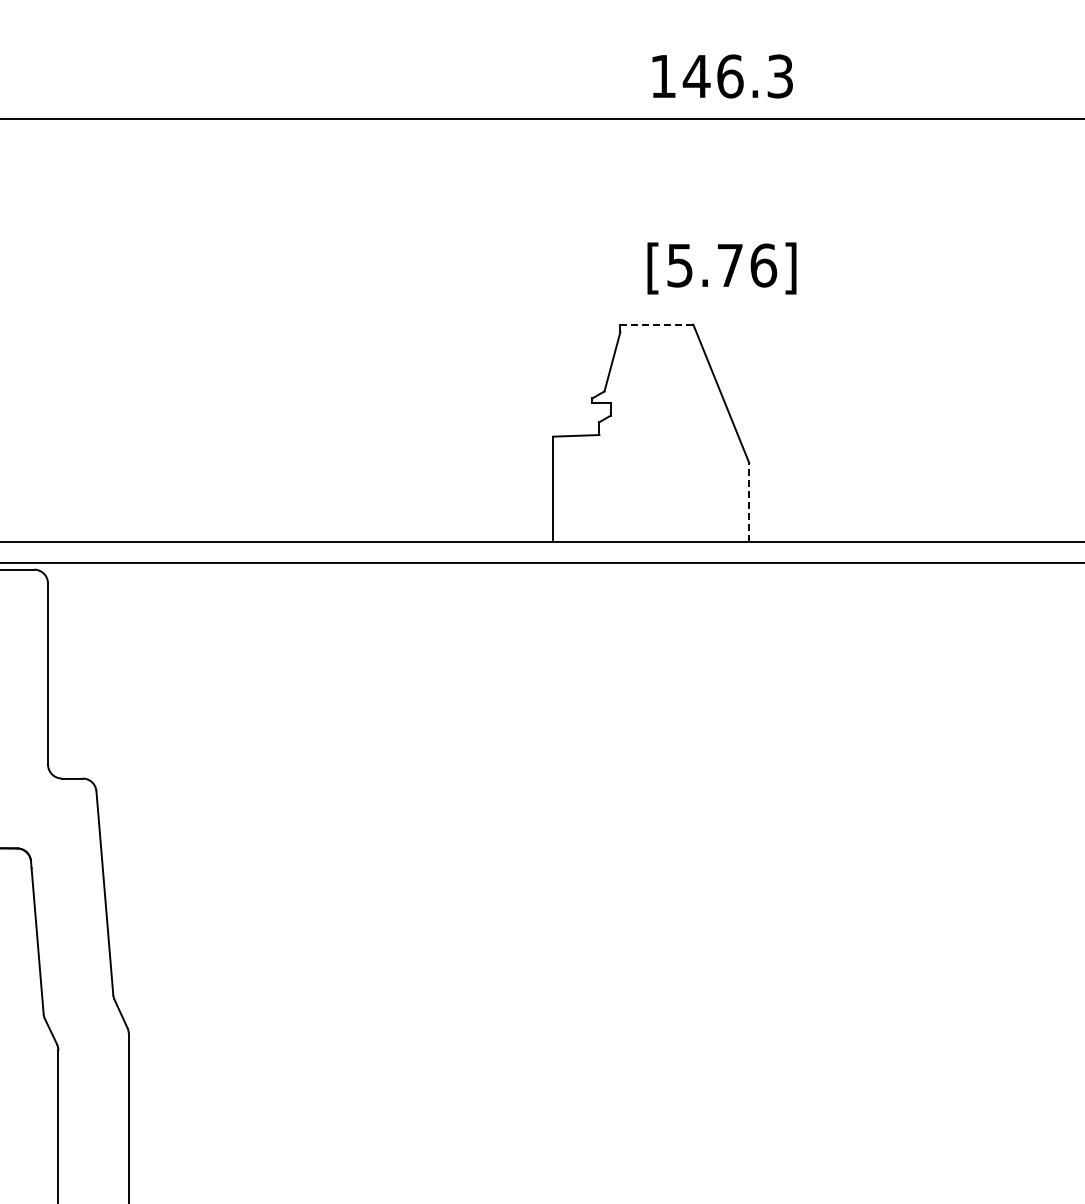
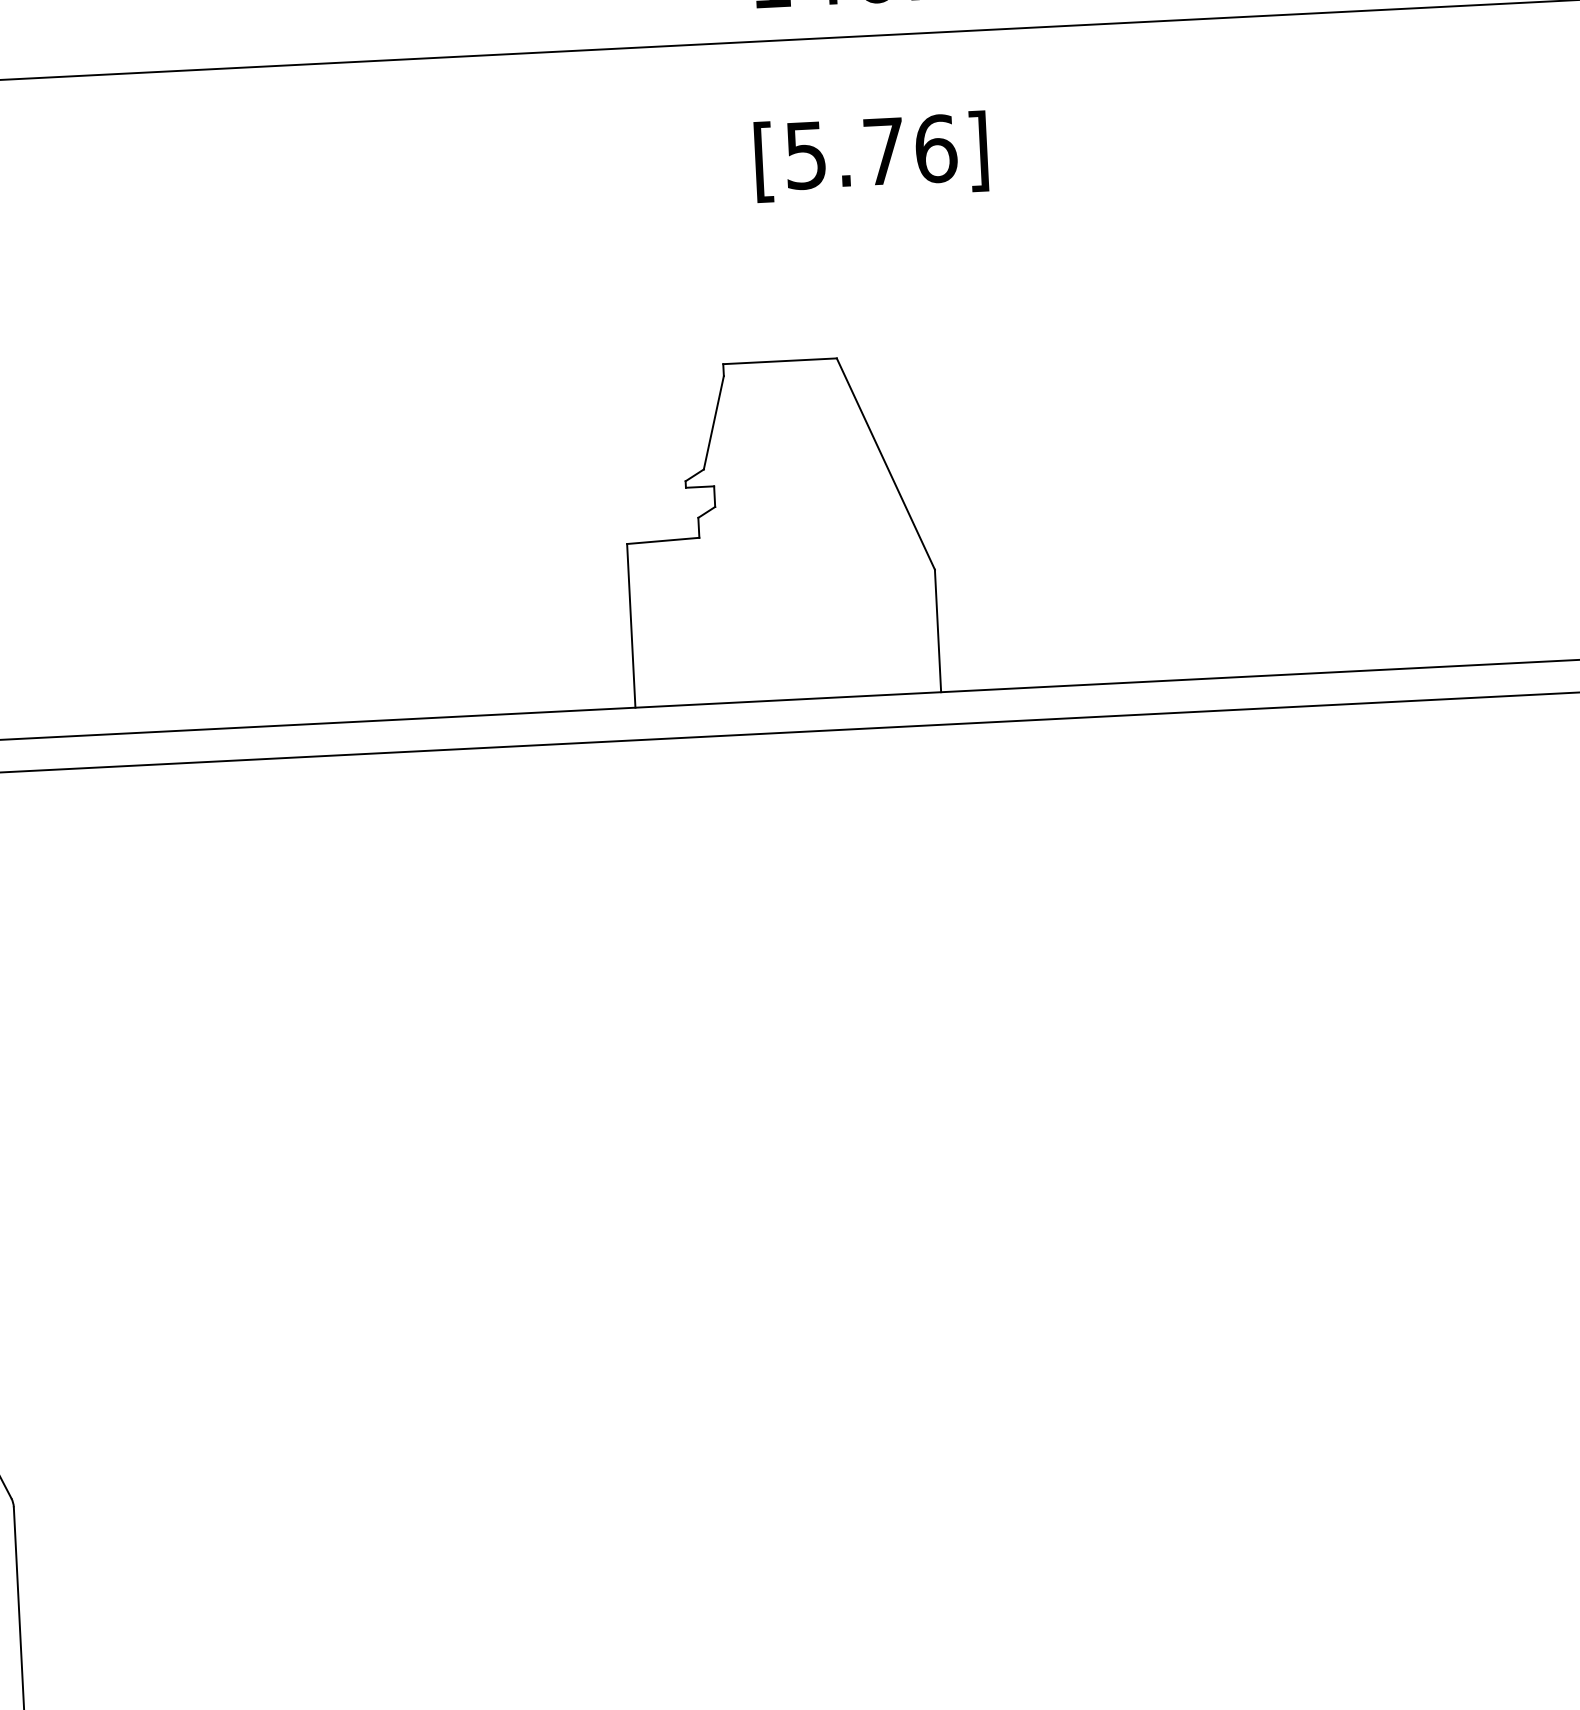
text: (721, 268) -> (870, 156), moved
line: (657, 324) -> (781, 361), dashed -> solid
line: (749, 501) -> (938, 629), dashed -> solid

